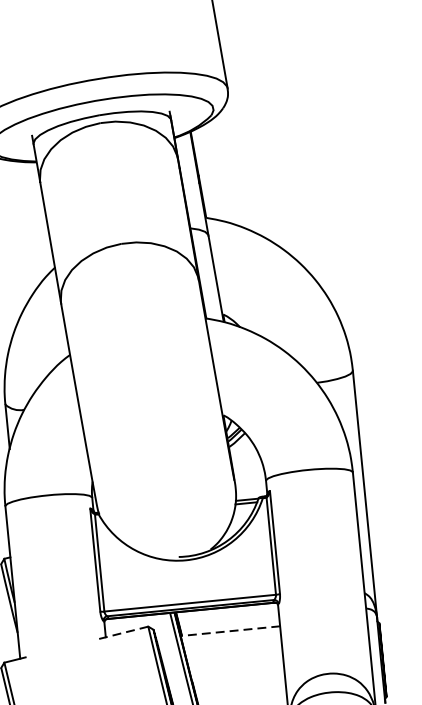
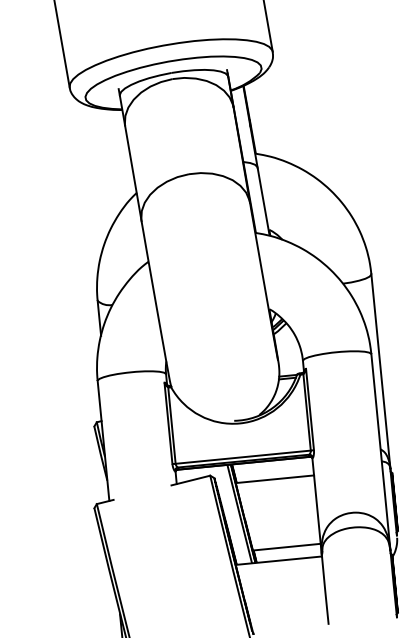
line: (229, 631) -> (274, 479), dashed -> solid
line: (123, 632) -> (190, 480), dashed -> solid

